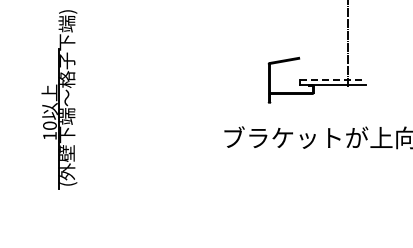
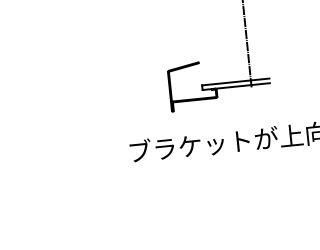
line: (333, 80) -> (236, 82), dashed -> solid

